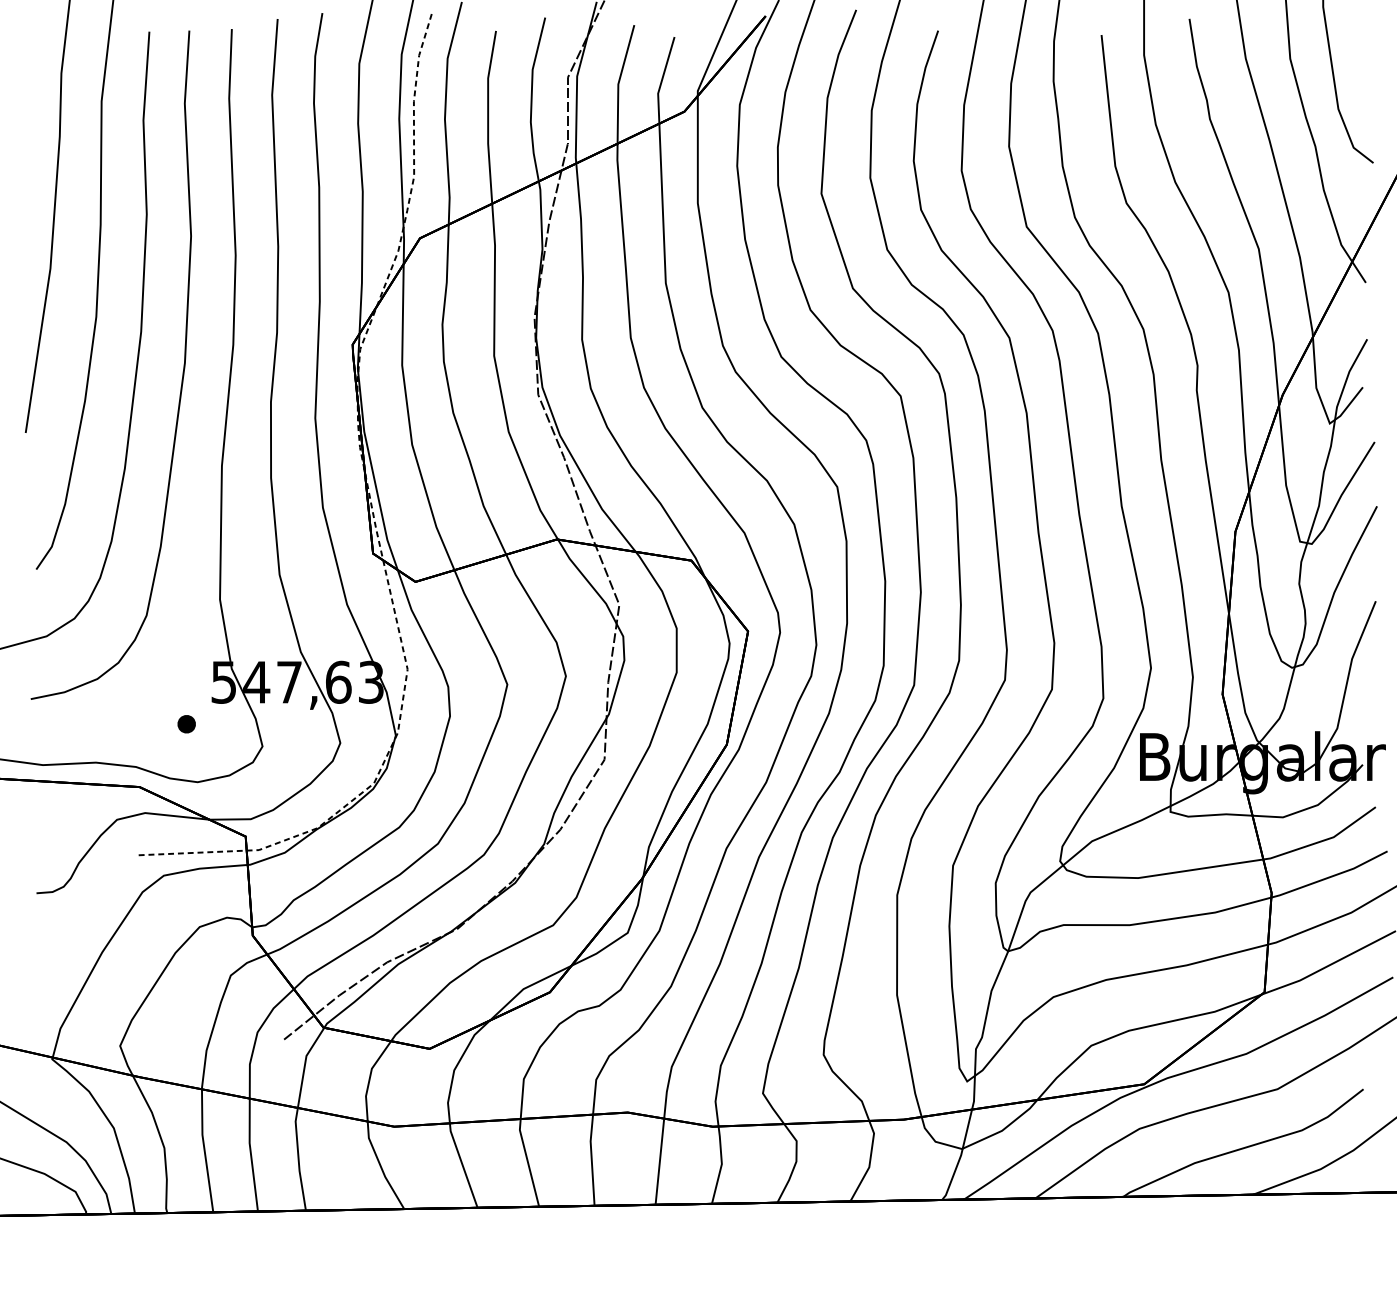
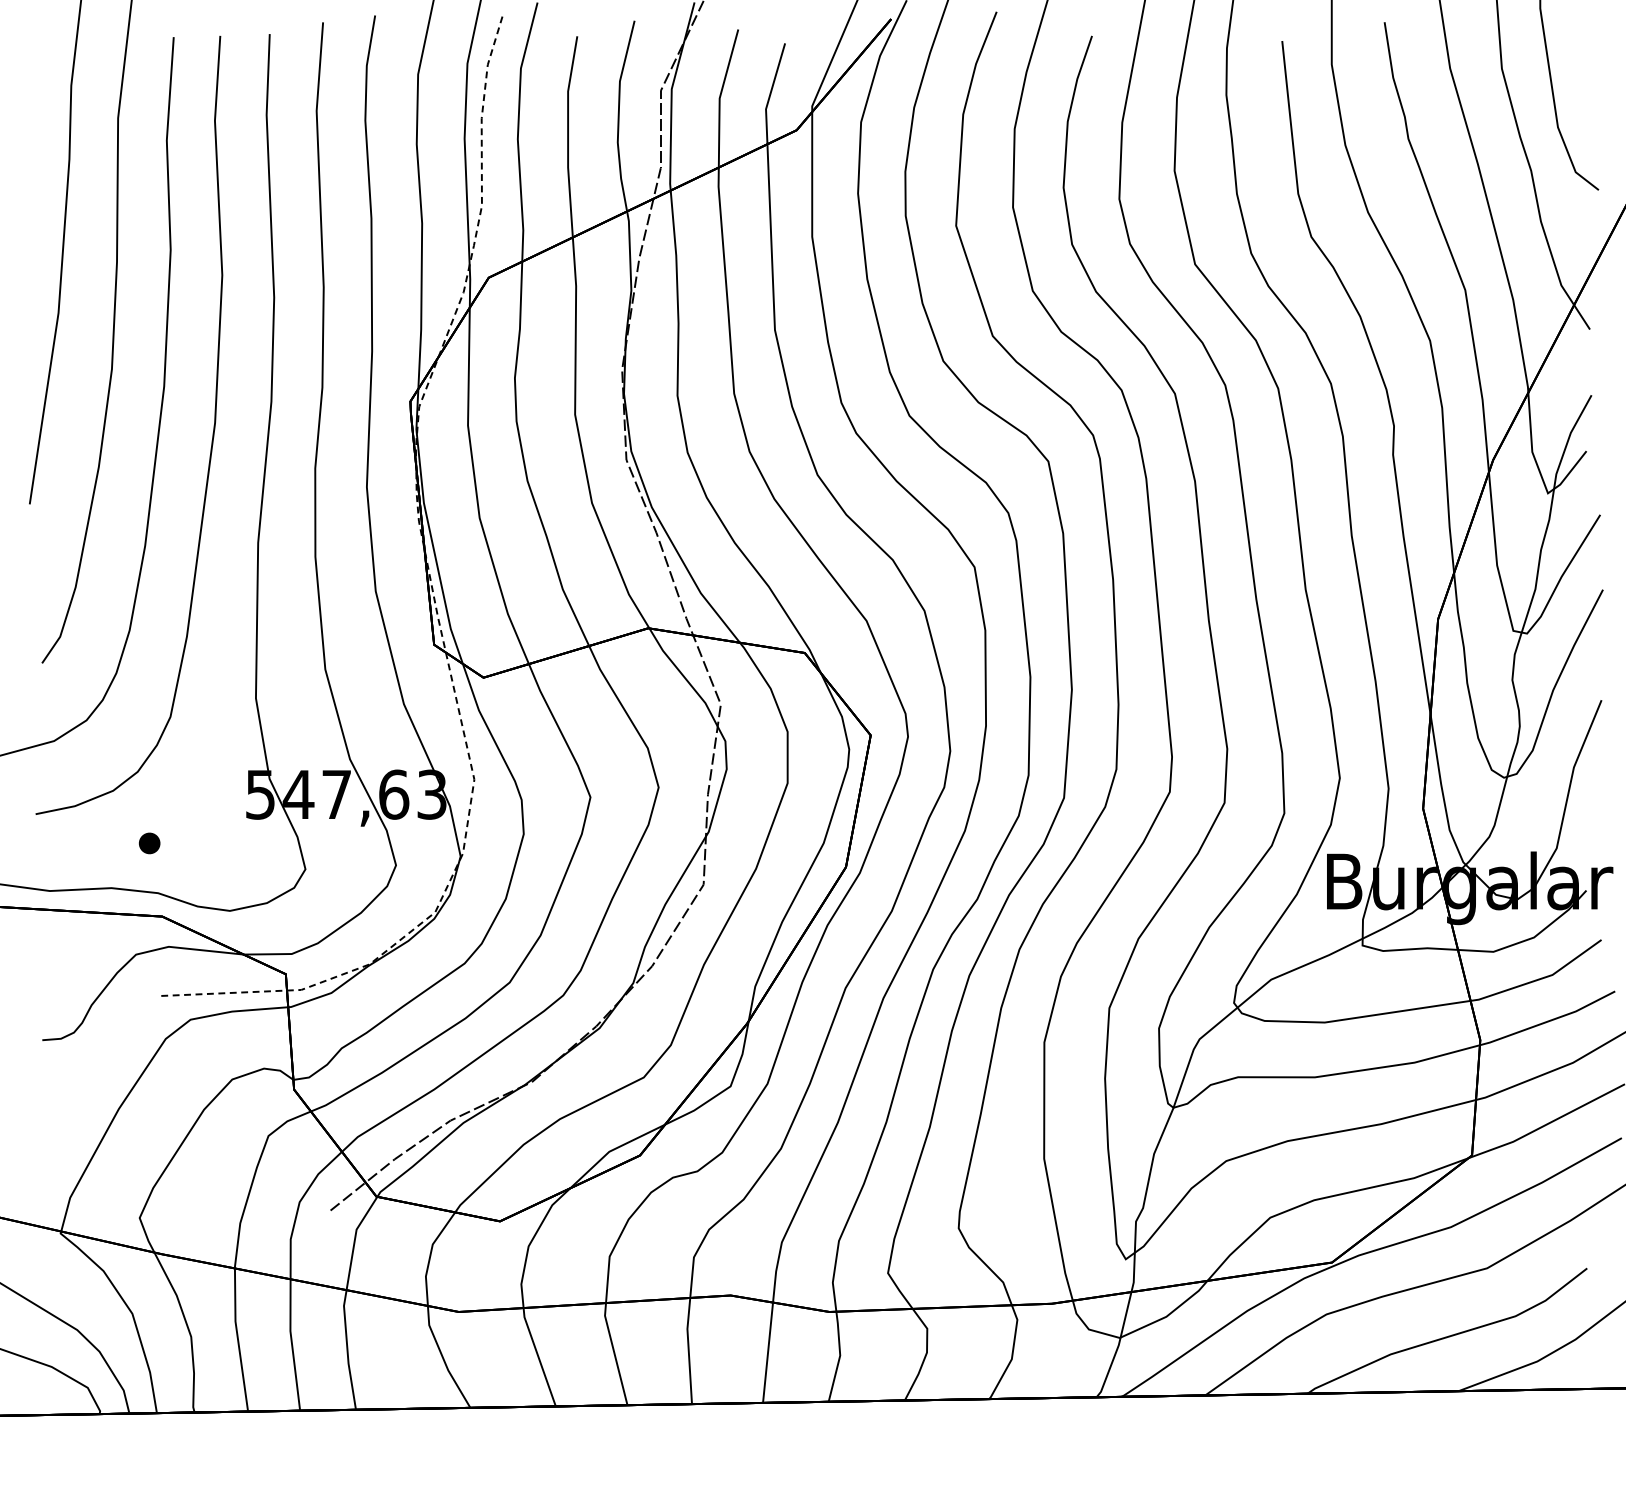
part: (186, 724) -> (149, 843), moved

